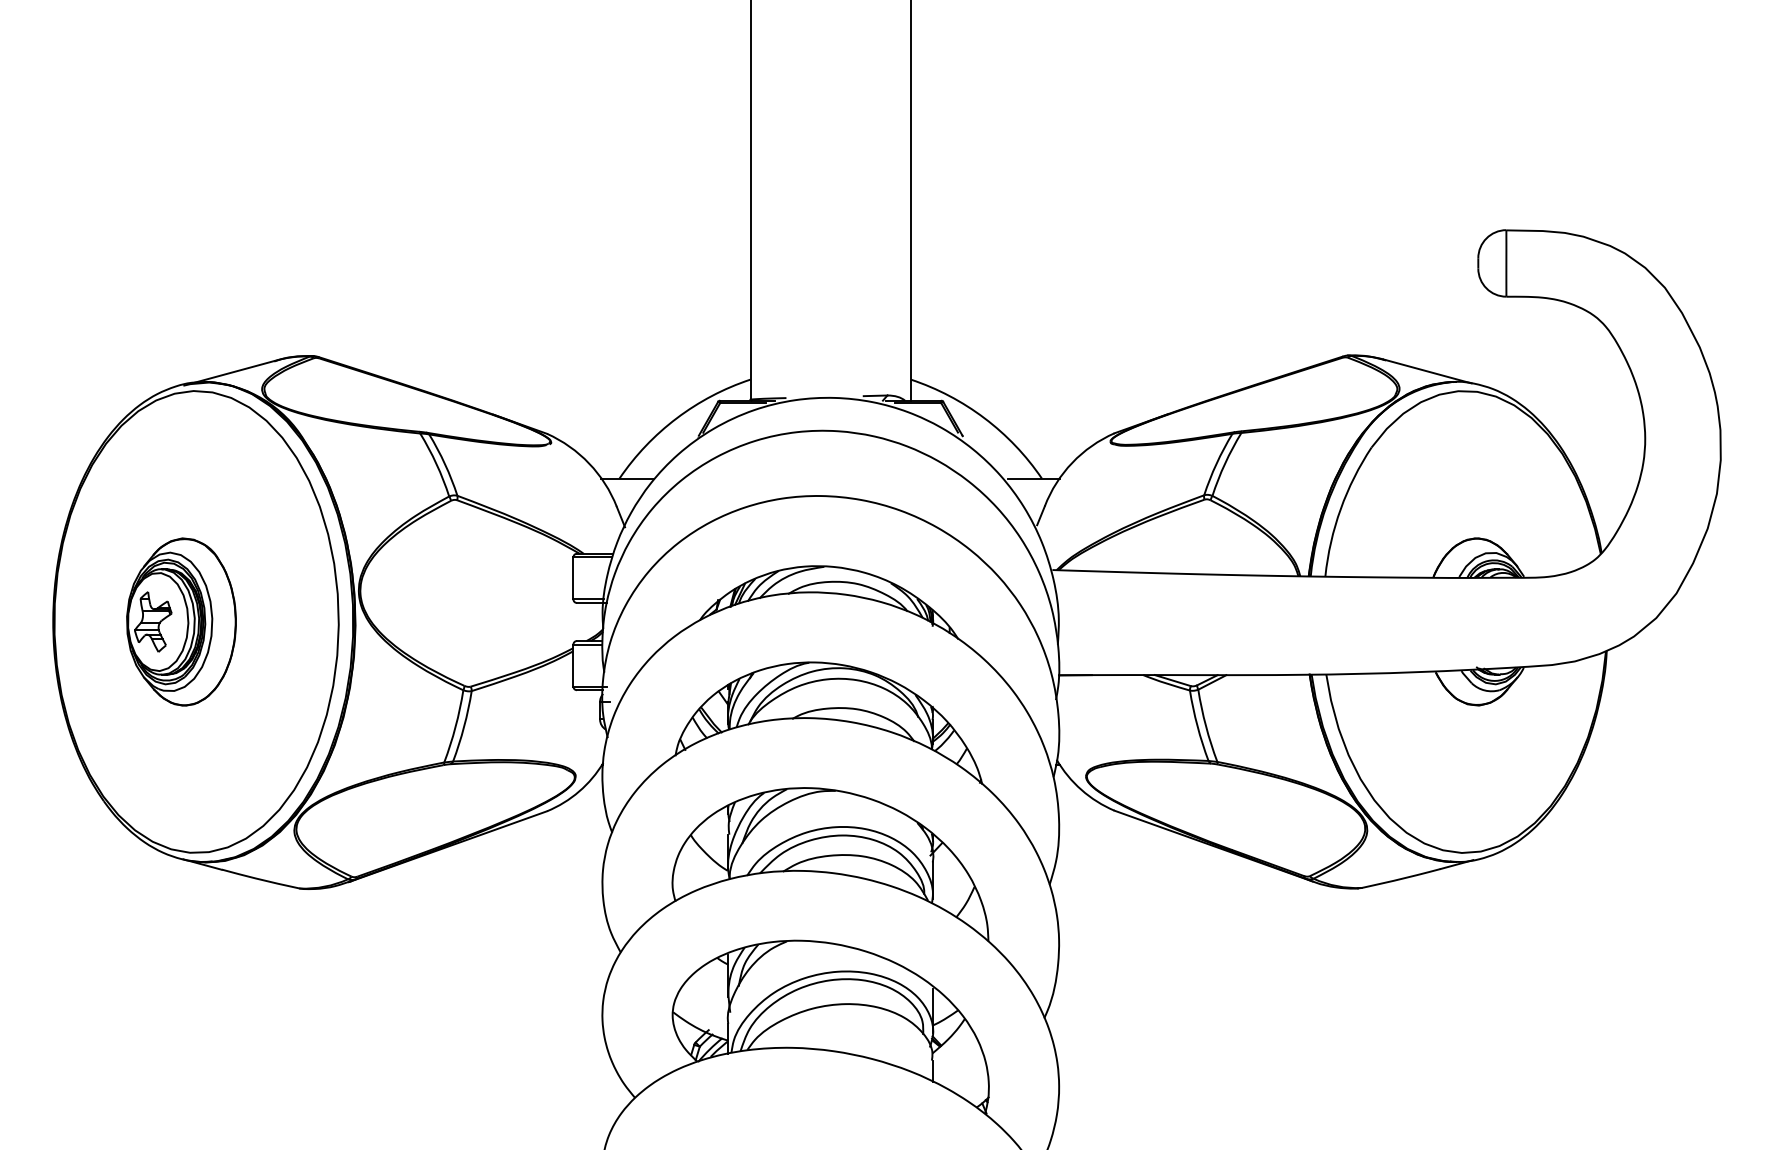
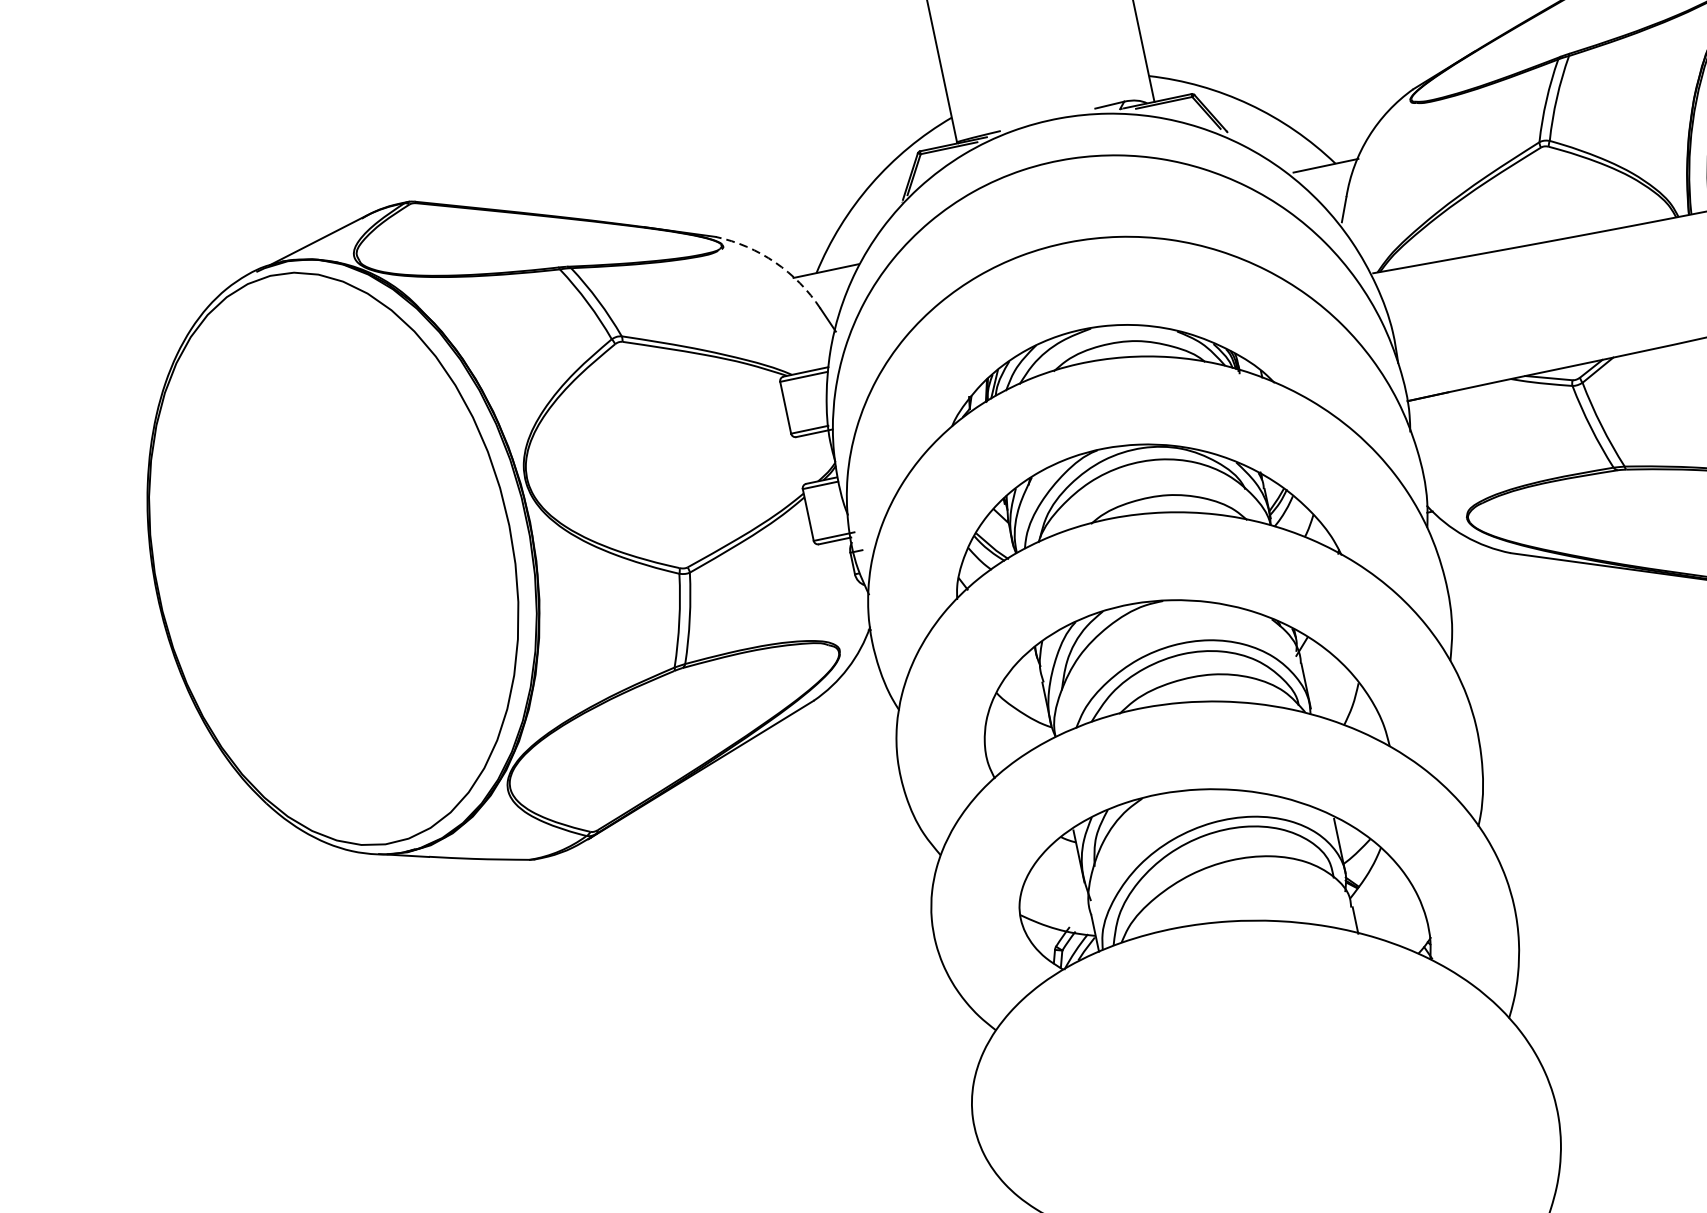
arc: (589, 463) -> (775, 262), solid -> dashed
part: (181, 621) -> (315, 562), removed

